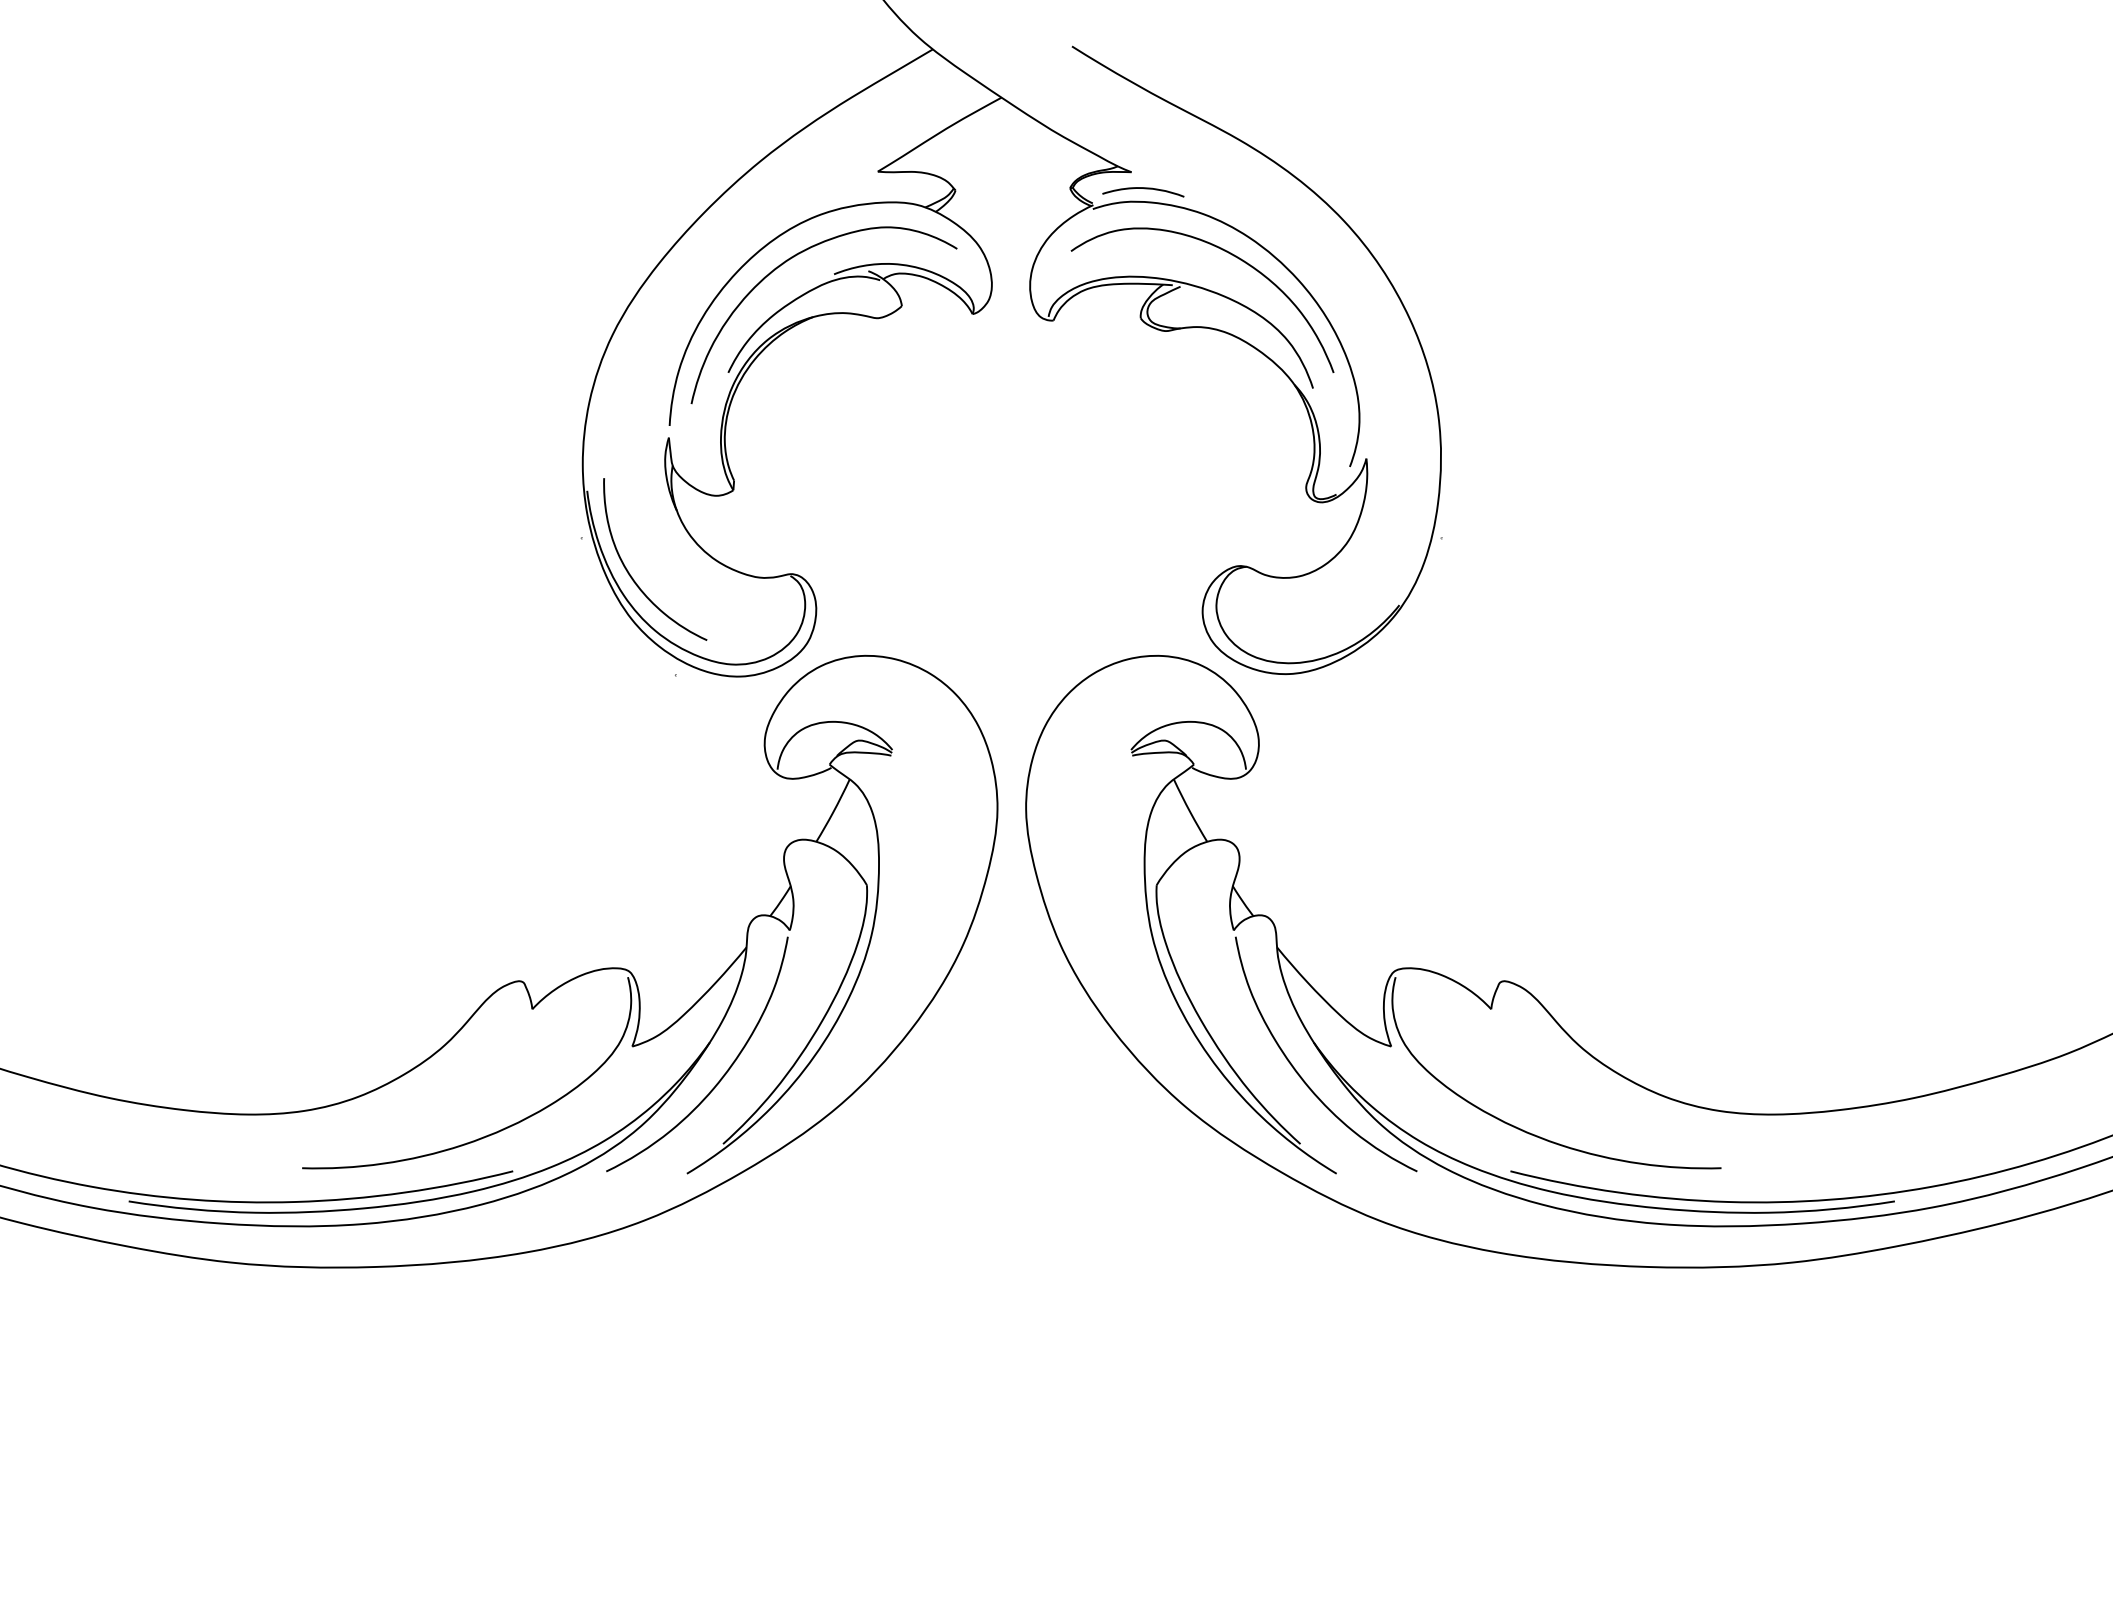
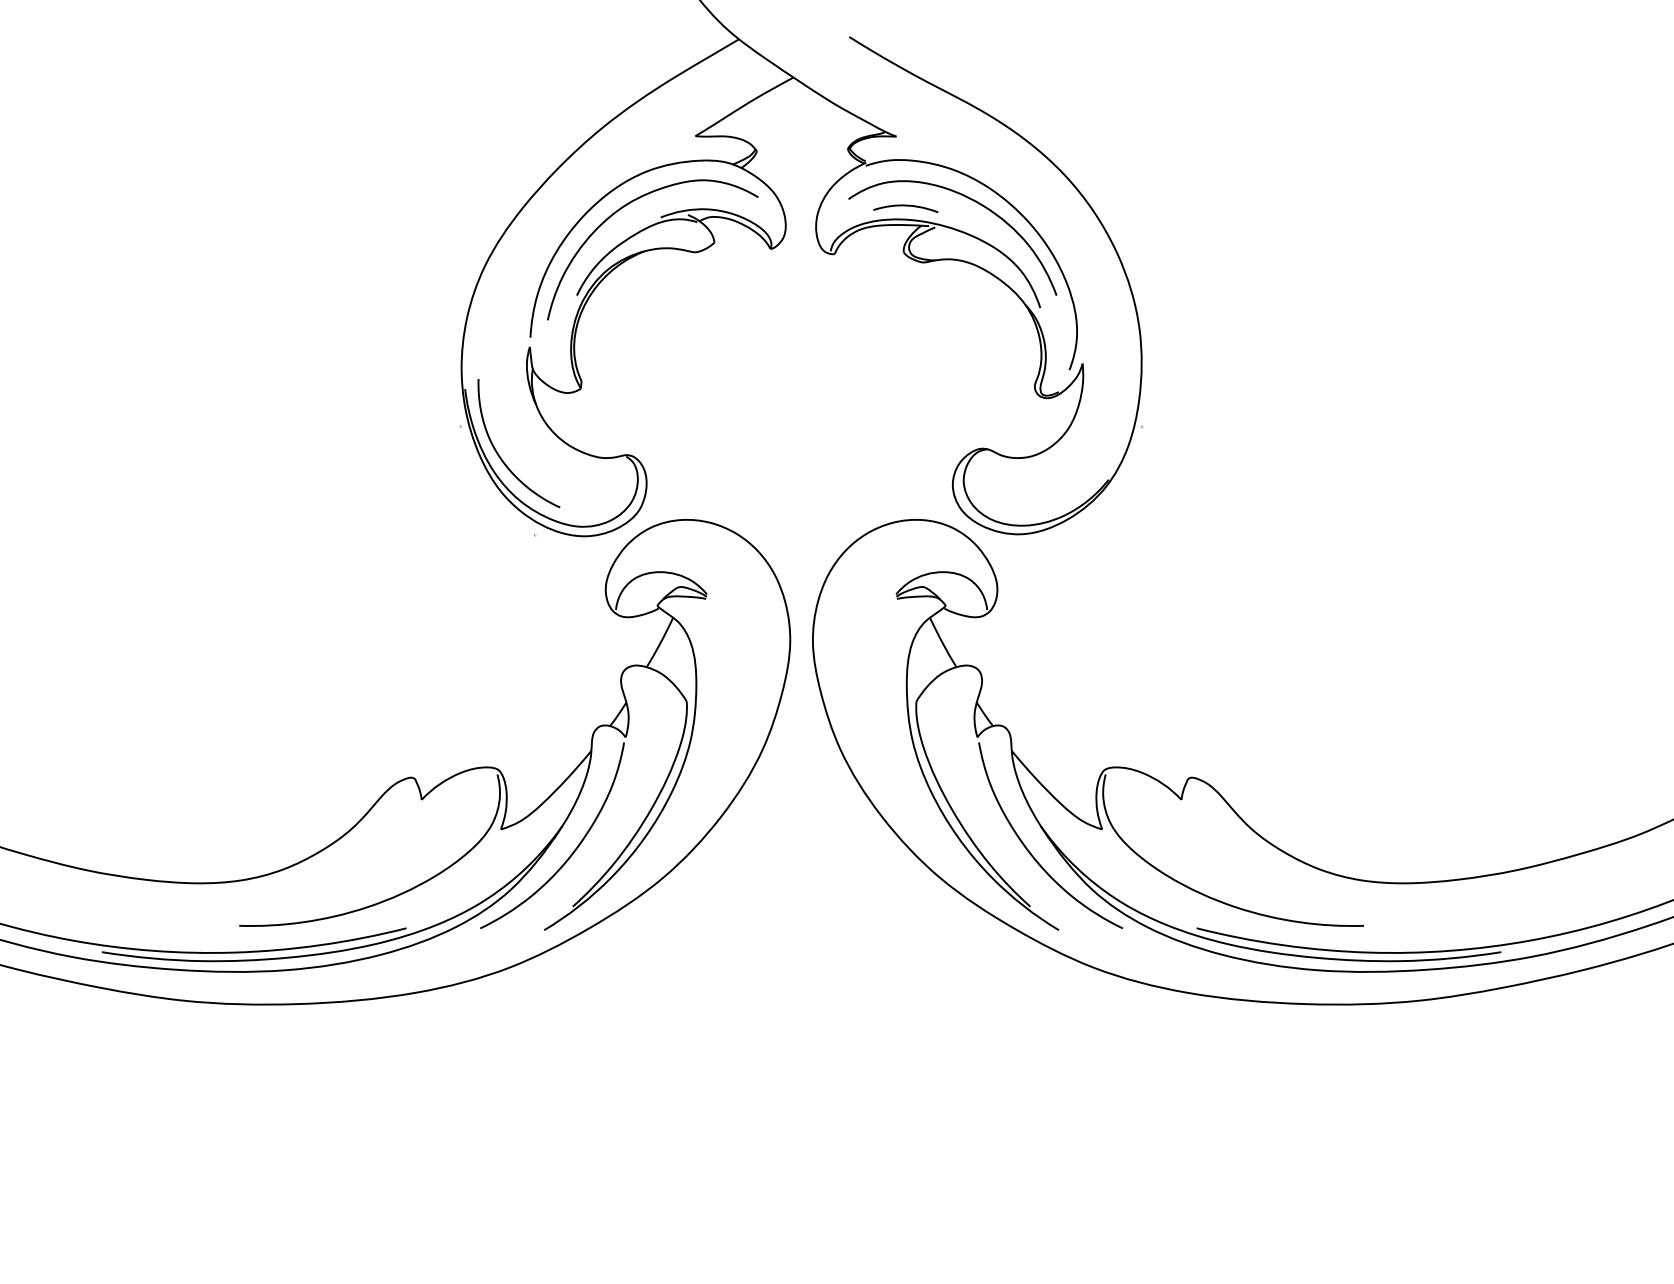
curve: (1144, 189) -> (906, 206), moved

